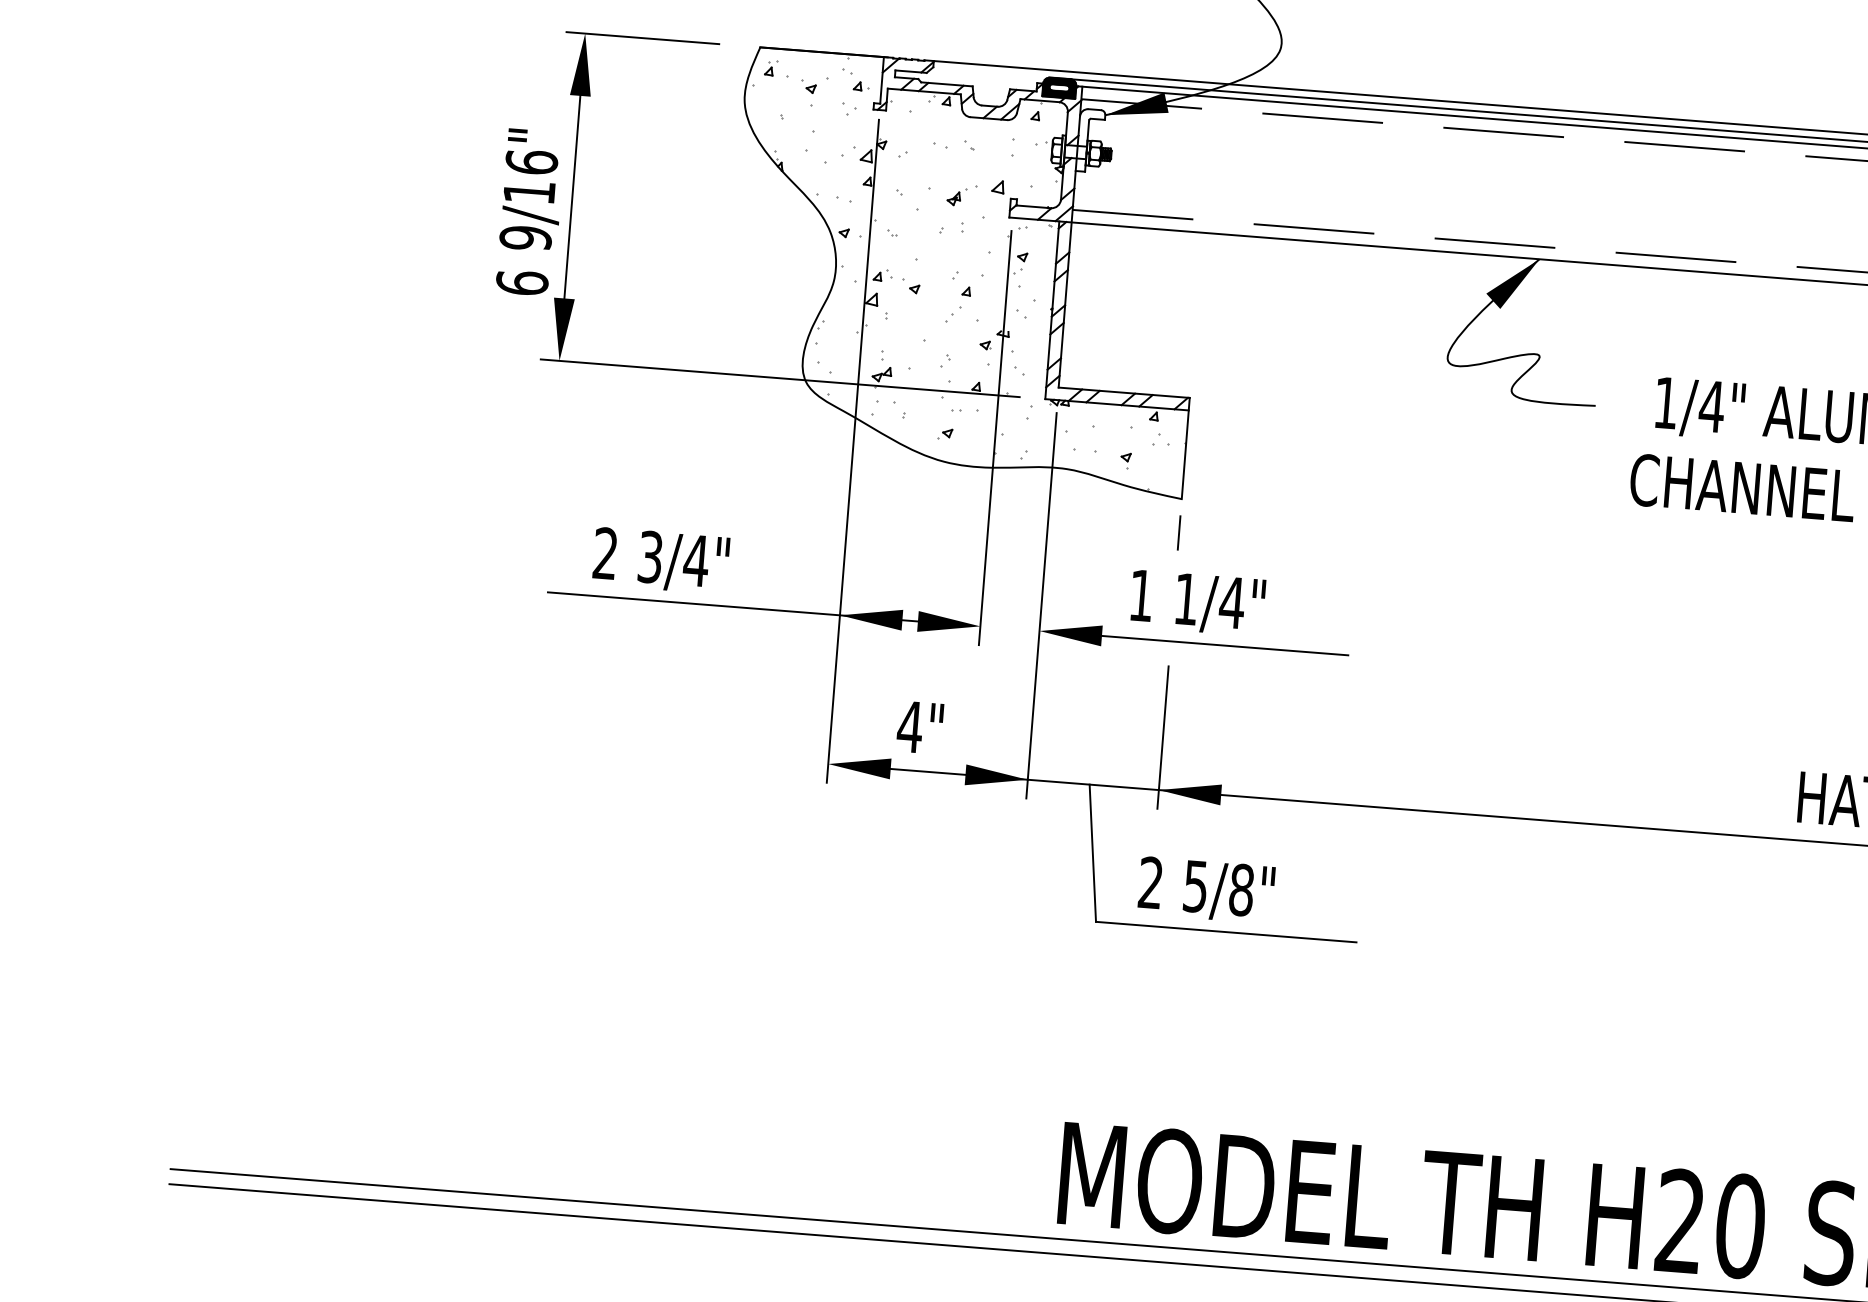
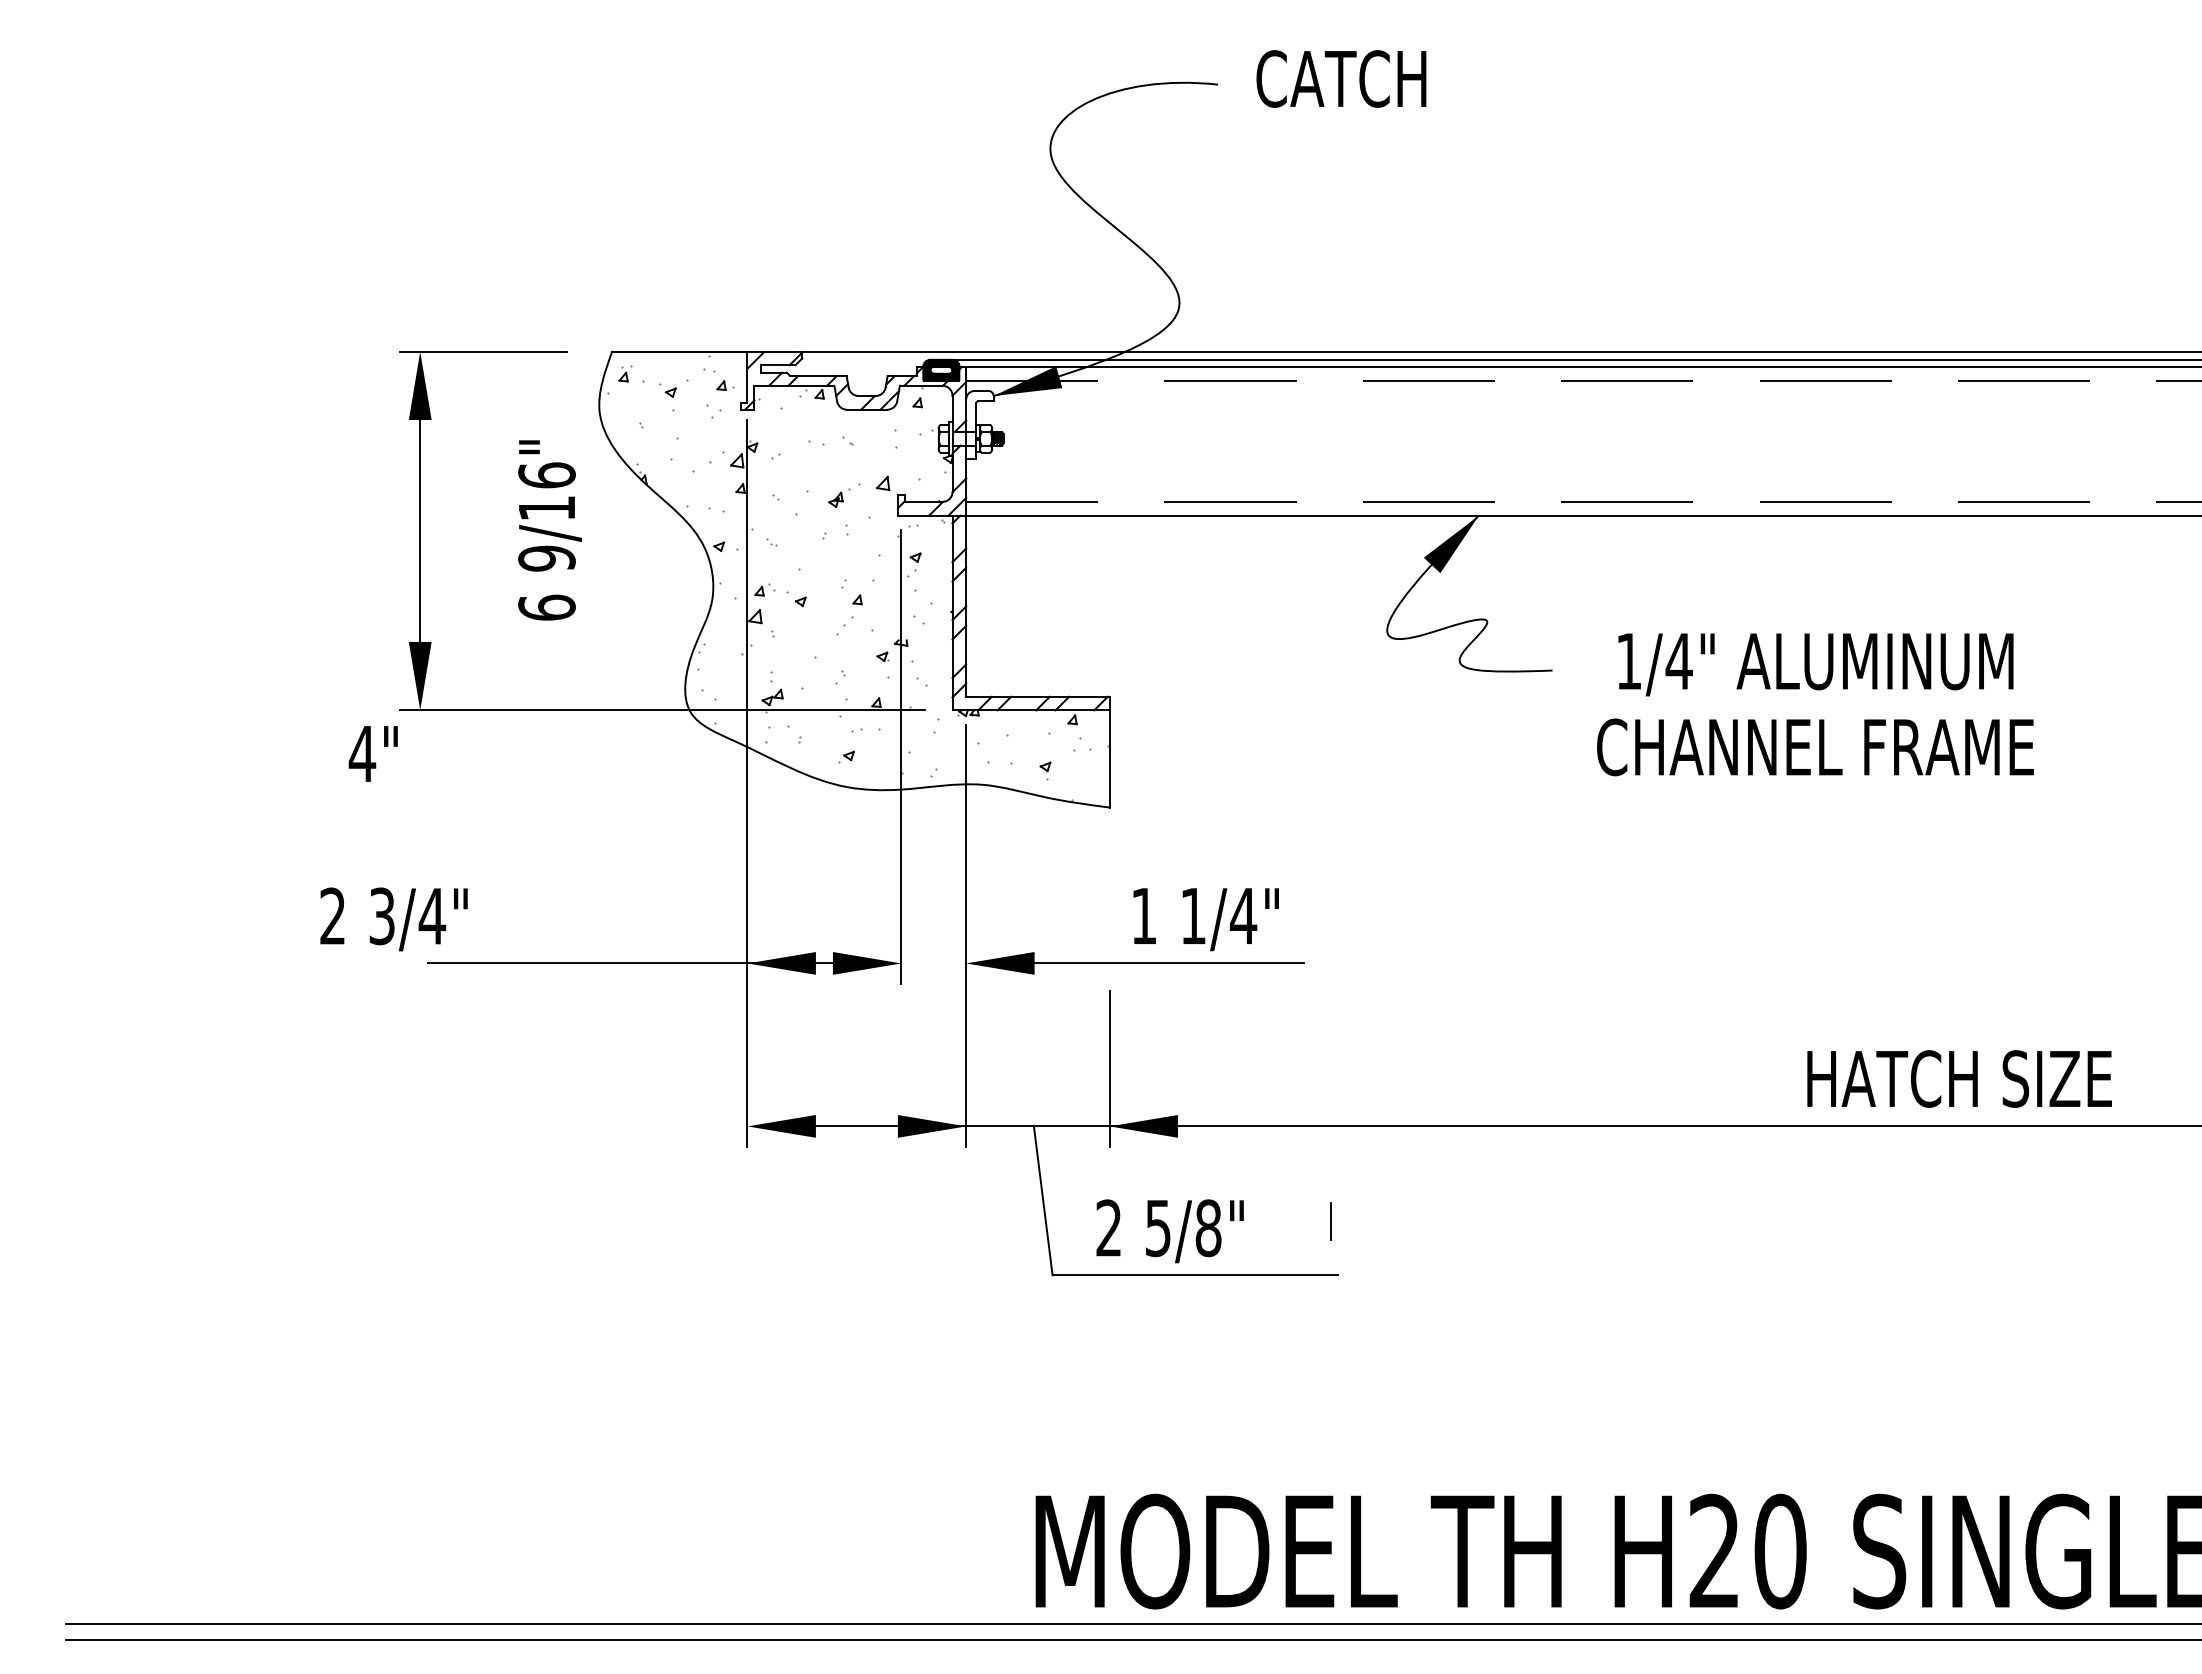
text: (530, 212) -> (549, 530), moved
line: (1178, 532) -> (1330, 1221), moved
text: (660, 560) -> (393, 919), moved
text: (1197, 603) -> (1205, 919), moved
text: (919, 727) -> (372, 753), moved

